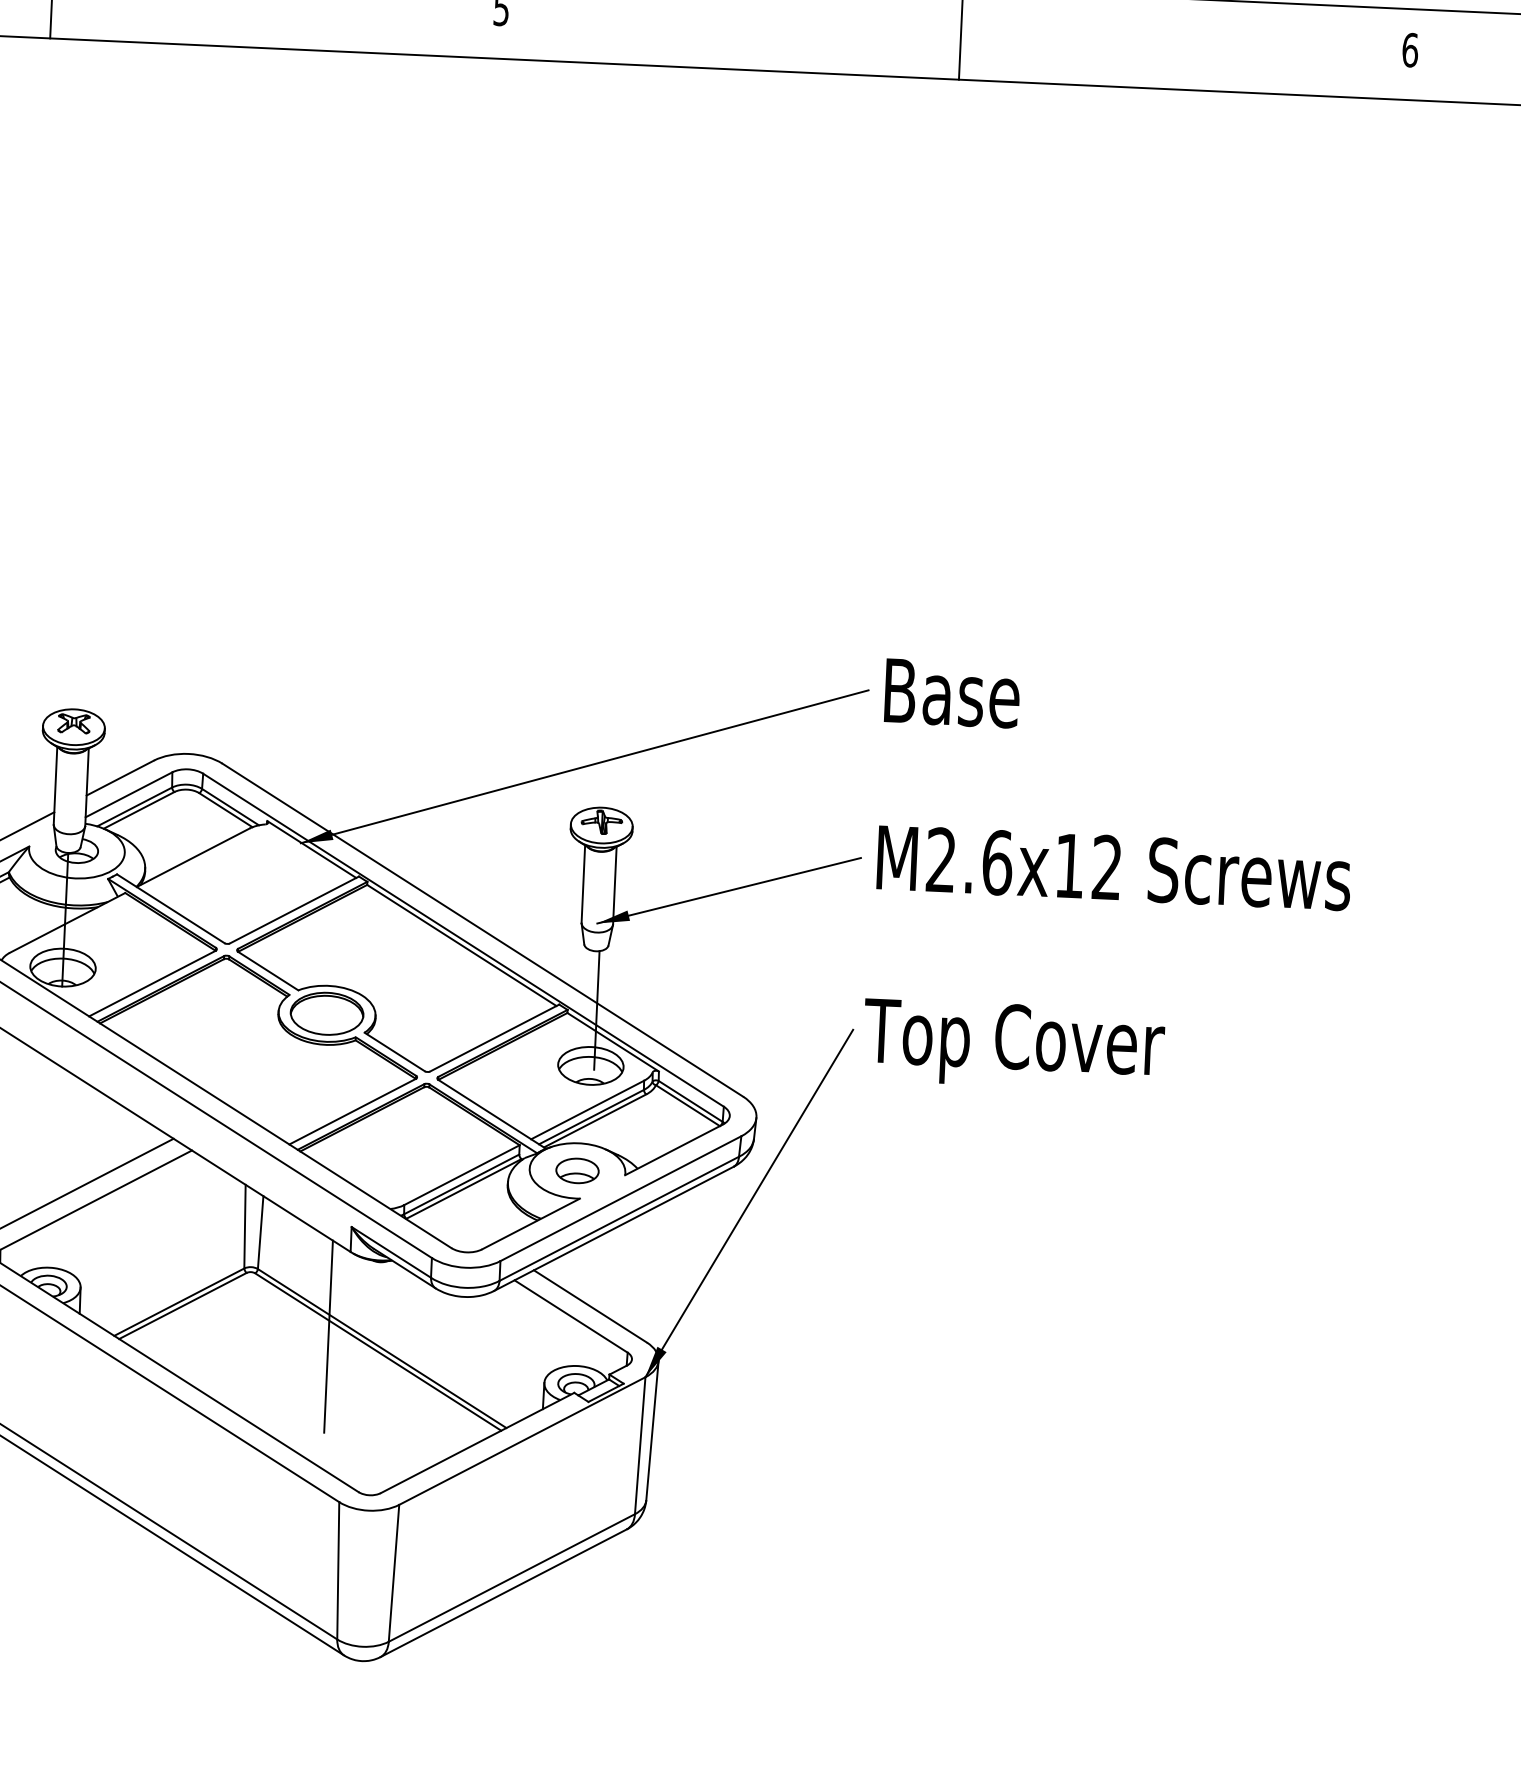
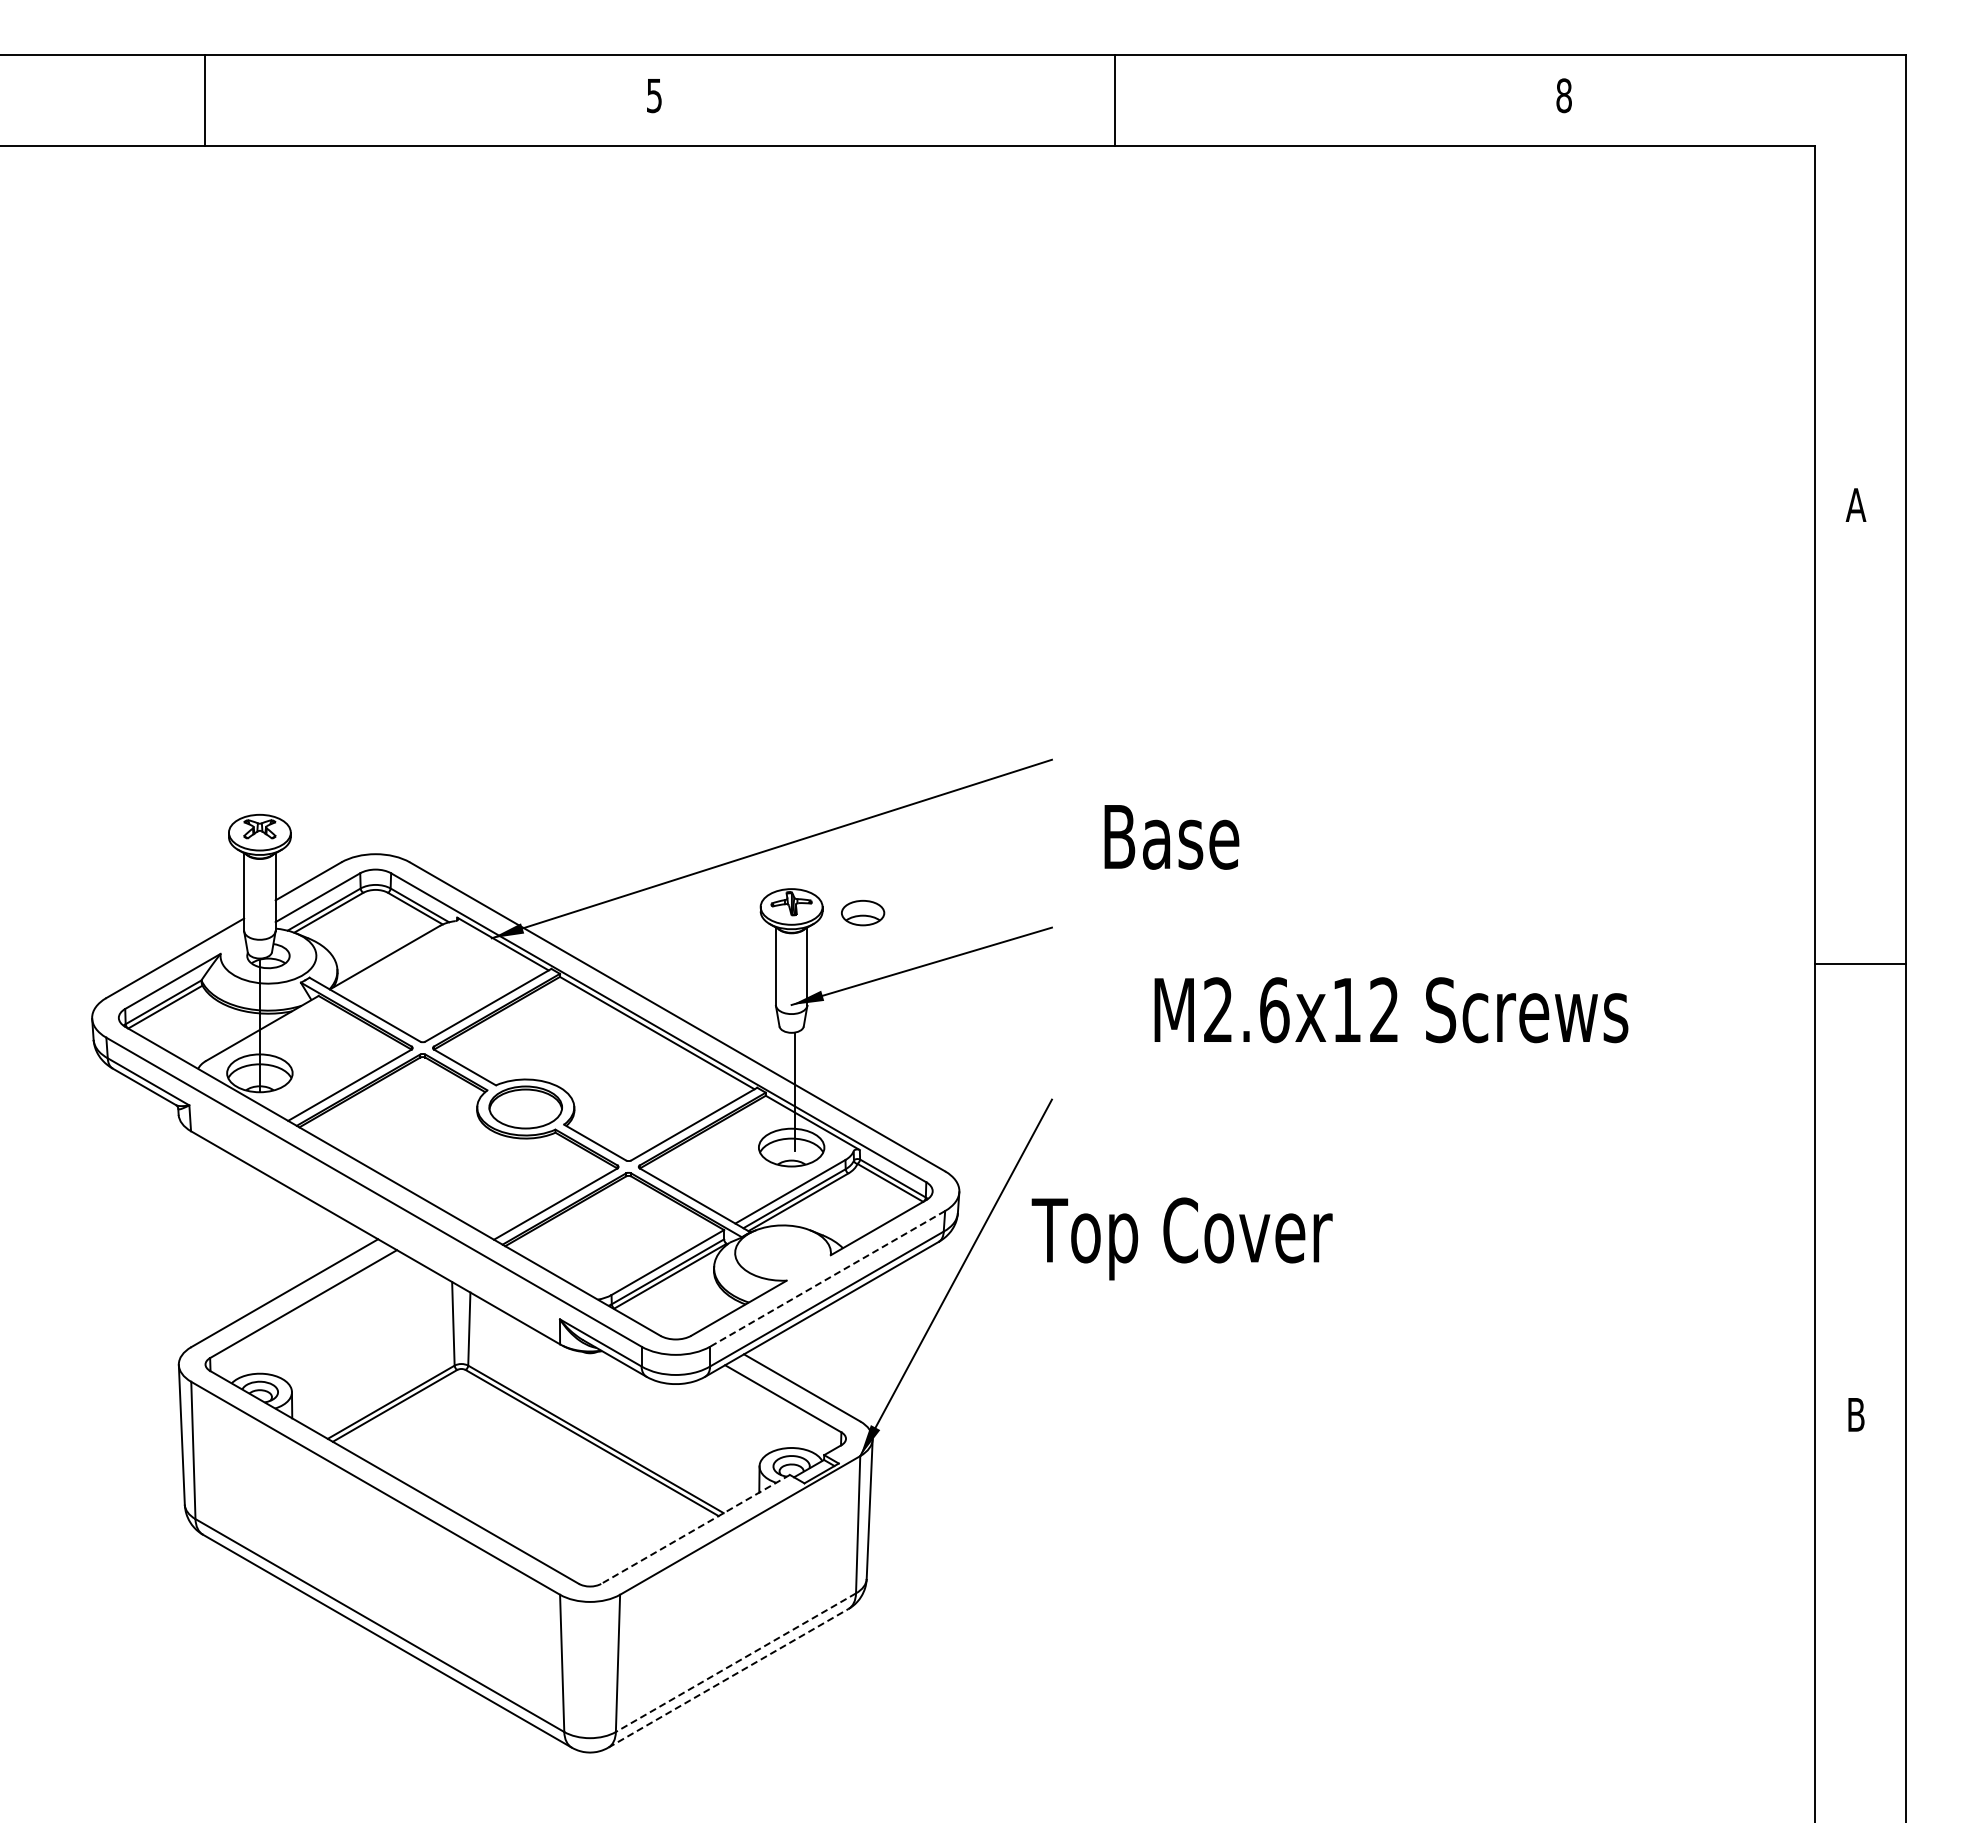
text: (1410, 49) -> (1564, 95), 6 -> 8
text: (951, 693) -> (1171, 837), moved
text: (1114, 868) -> (1391, 1010), moved
text: (1013, 1044) -> (1181, 1238), moved
part: (577, 1171) -> (863, 913), moved
line: (620, 1198) -> (827, 1278), solid -> dashed
line: (328, 1336) -> (541, 1429), removed
line: (477, 1443) -> (695, 1529), solid -> dashed
line: (511, 1577) -> (735, 1662), solid -> dashed
line: (503, 1593) -> (728, 1678), solid -> dashed

